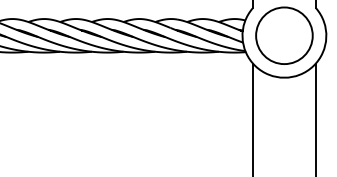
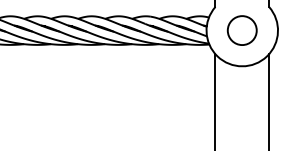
circle: (284, 35) -> (242, 30), size x0.6

